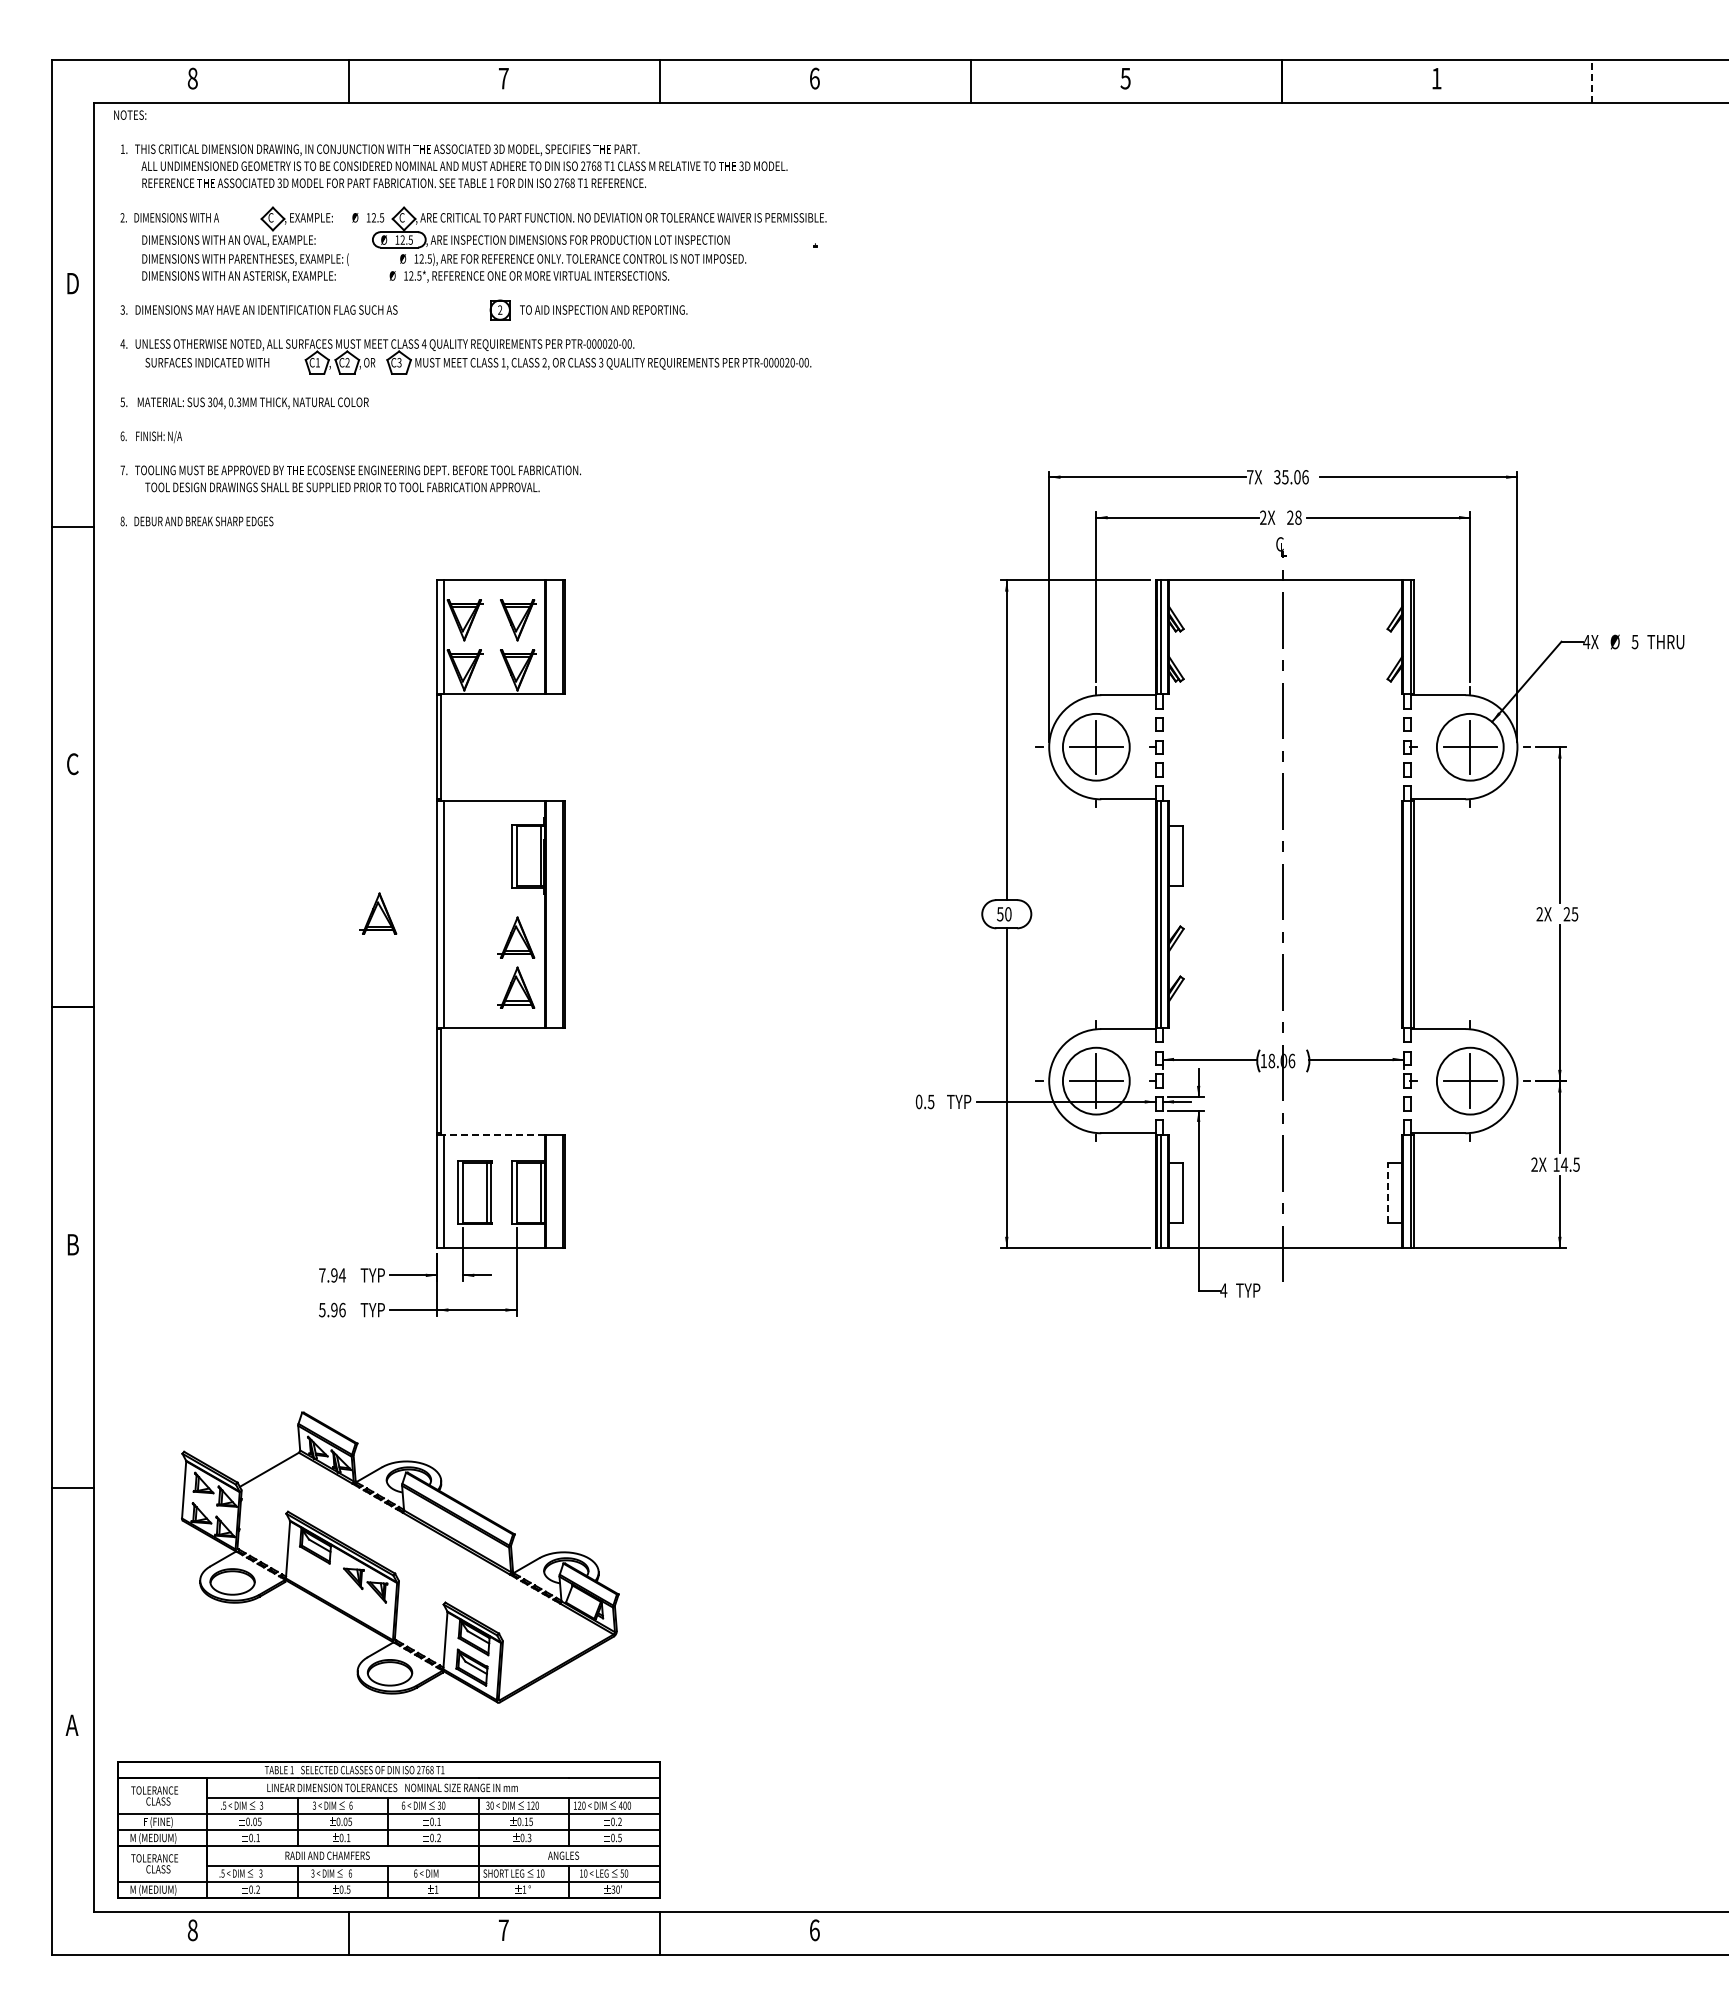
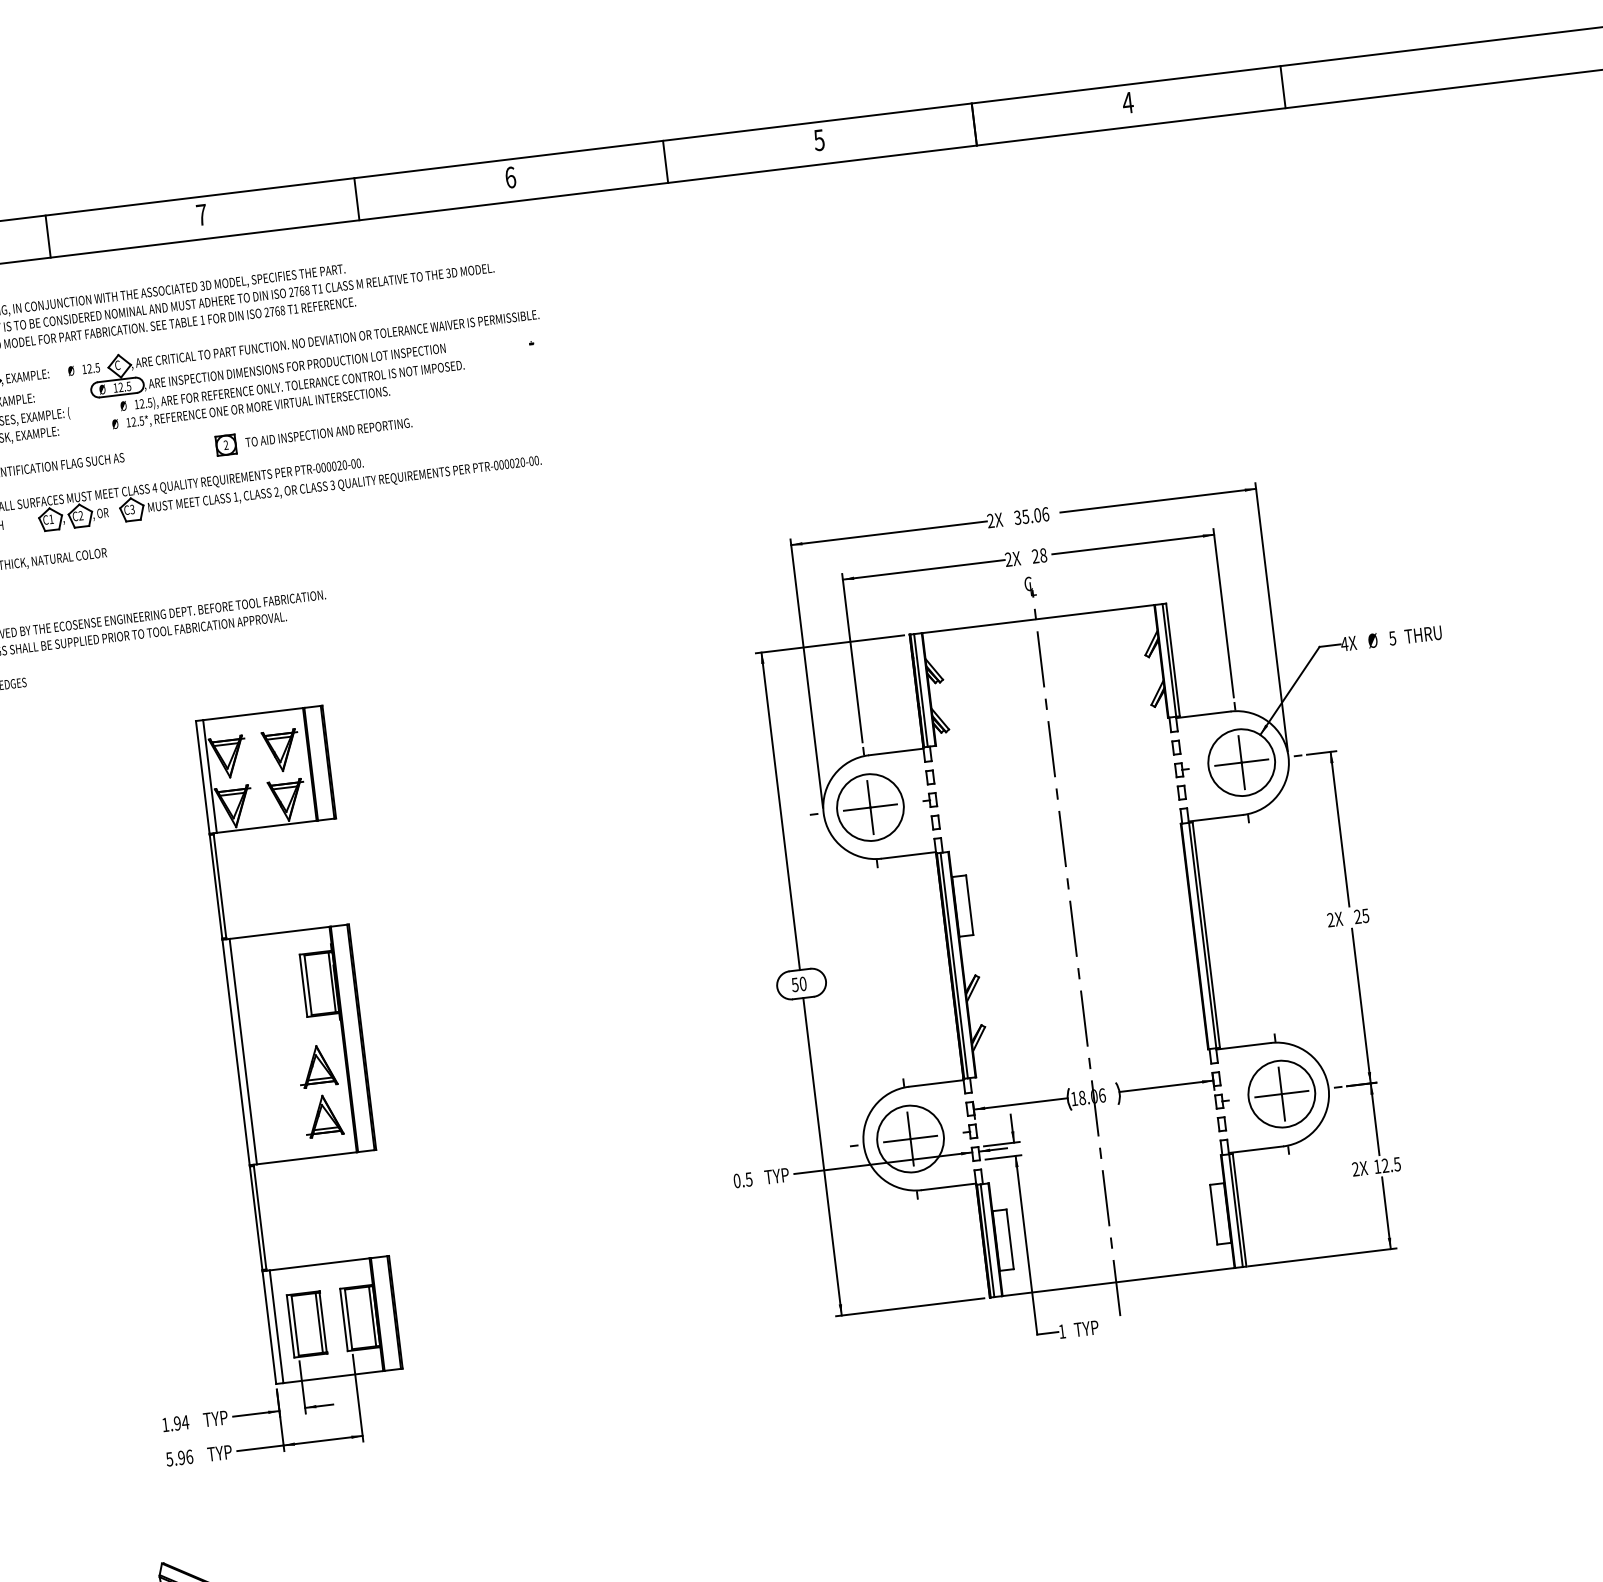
text: (1436, 78) -> (1127, 102), 1 -> 4
line: (1592, 81) -> (1283, 87), dashed -> solid
text: (1250, 477) -> (991, 521), 7X -> 2X
part: (378, 913) -> (177, 1058), removed
line: (494, 1134) -> (319, 1264), dashed -> solid
text: (1564, 1164) -> (1385, 1165), 14.5 -> 12.5
line: (1388, 1192) -> (1214, 1214), dashed -> solid
text: (322, 1275) -> (165, 1424), 7.94 -> 1.94
text: (1223, 1290) -> (1061, 1331), 4 -> 1

